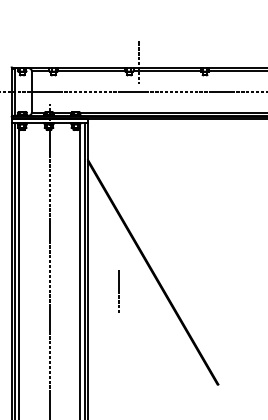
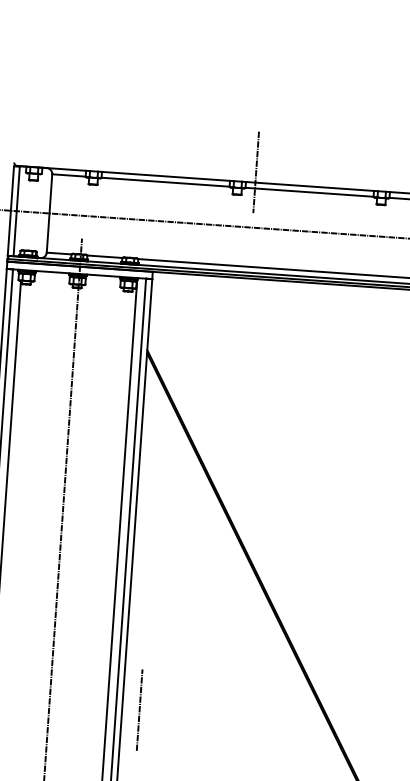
line: (118, 291) -> (138, 709), moved

